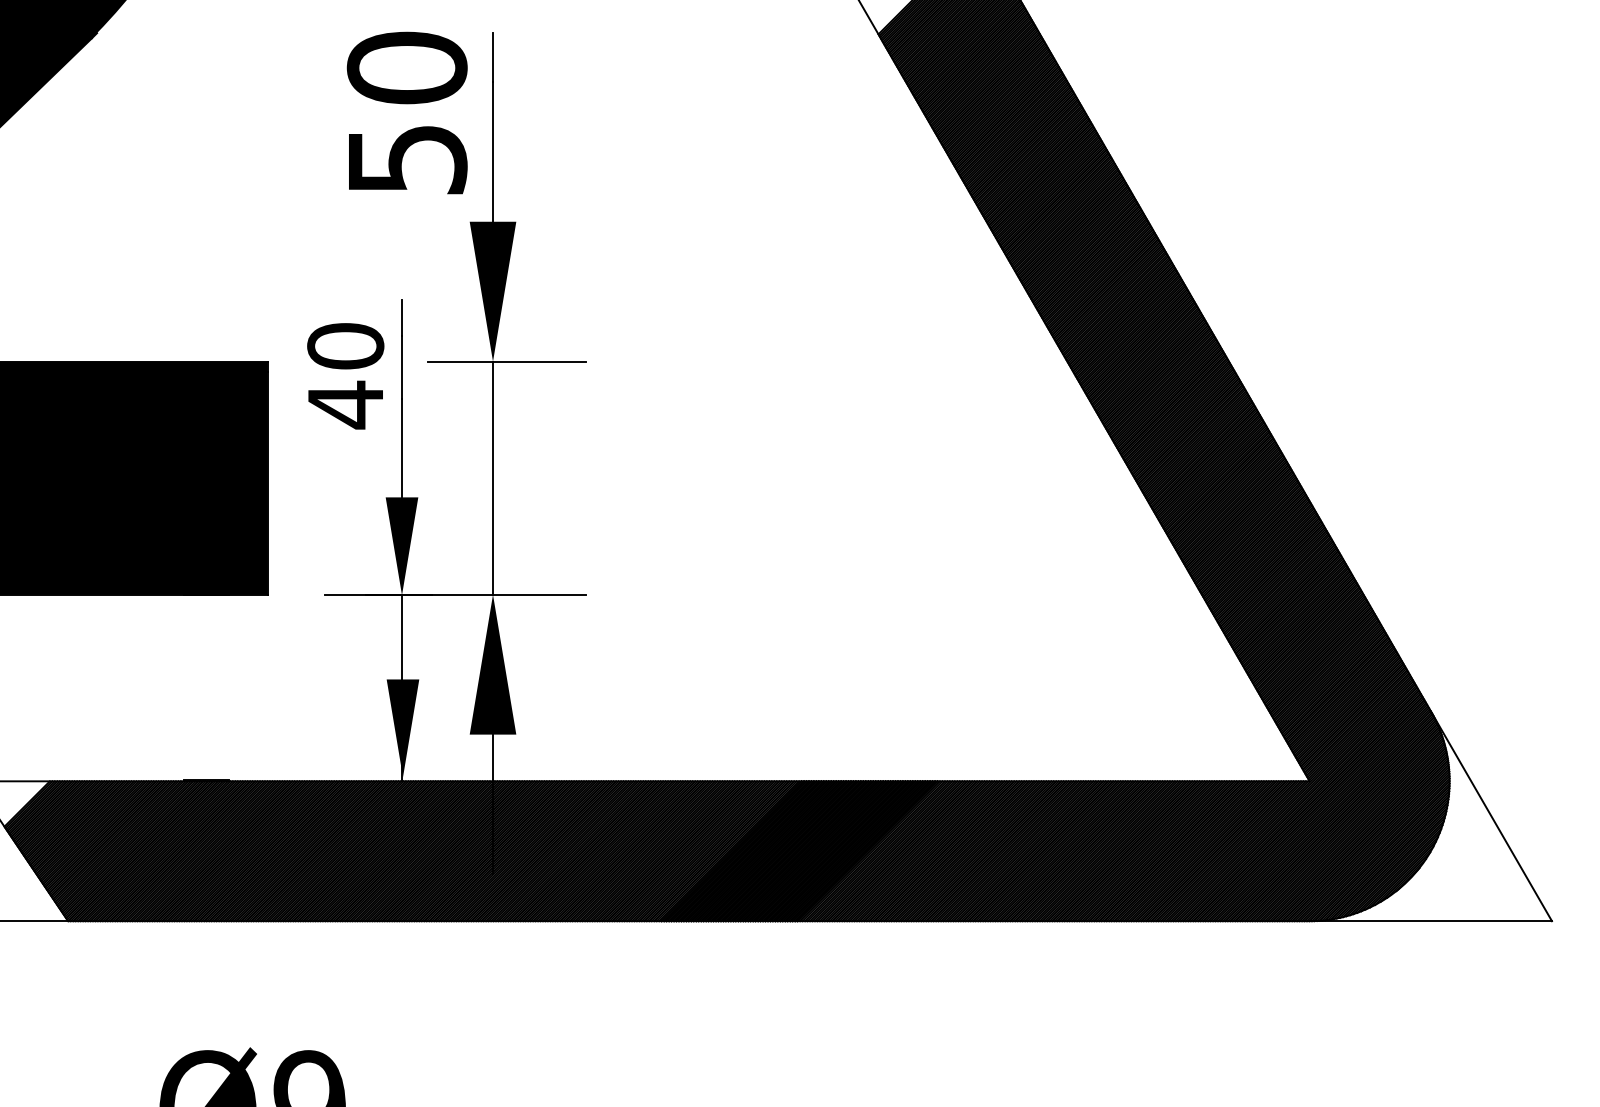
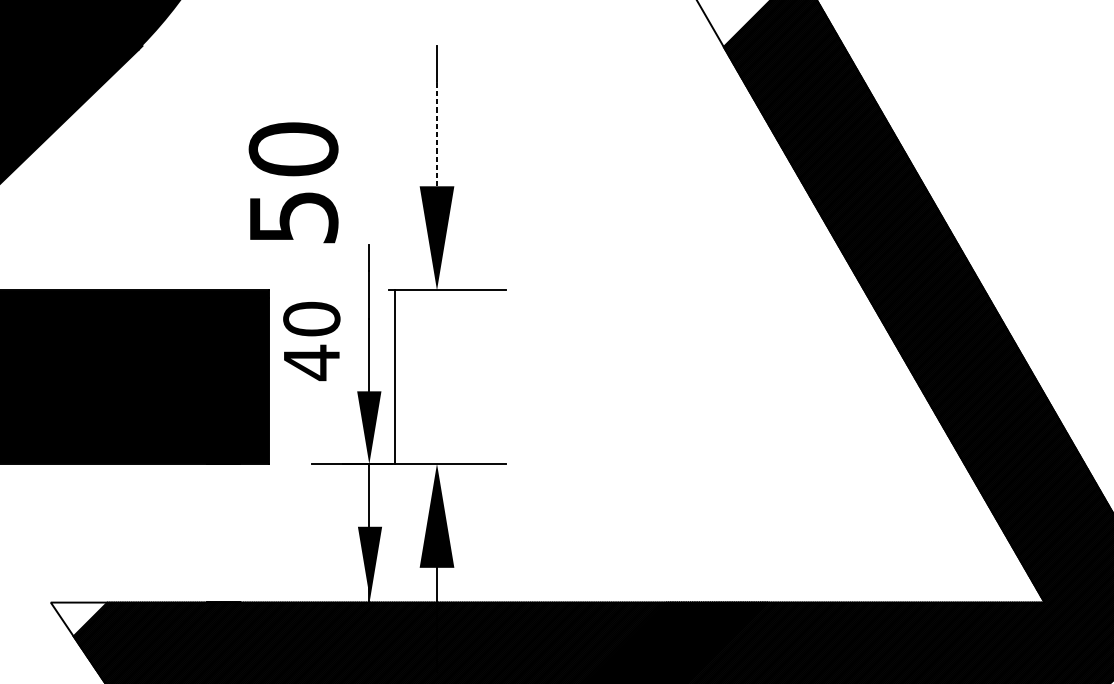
text: (406, 112) -> (293, 182), moved
line: (493, 151) -> (437, 134), solid -> dashed
text: (345, 376) -> (311, 341), moved
line: (493, 477) -> (395, 376), moved

